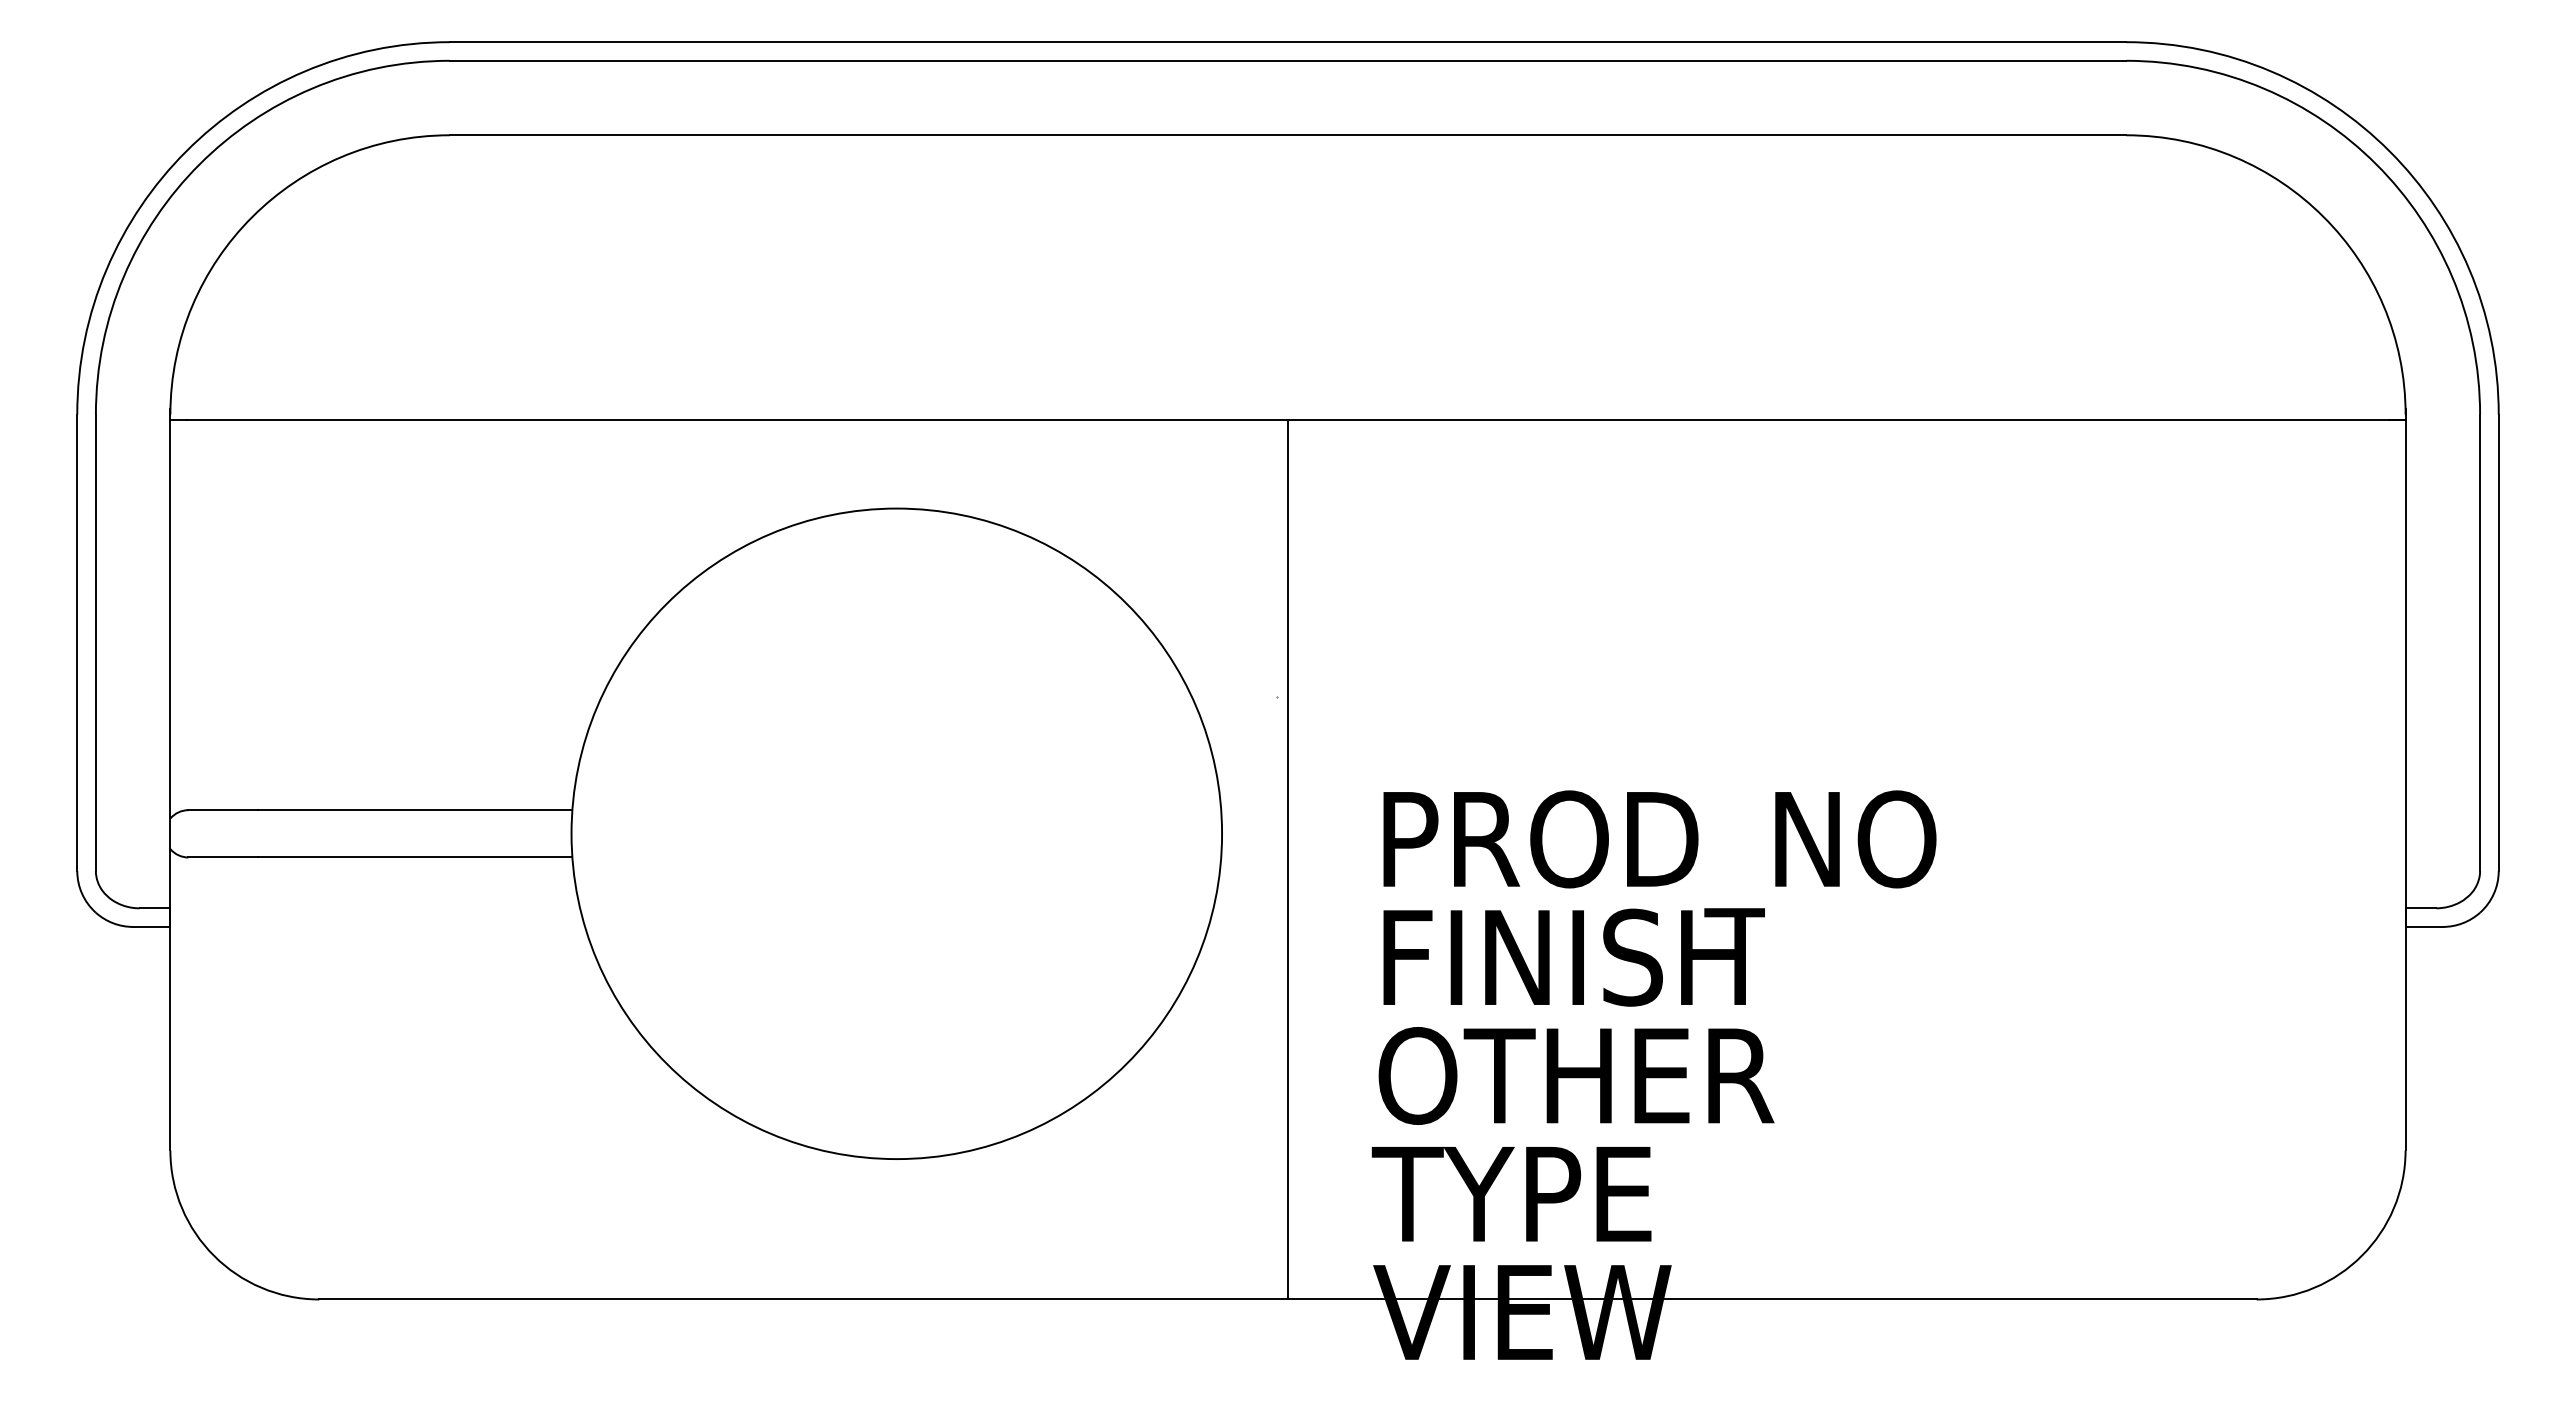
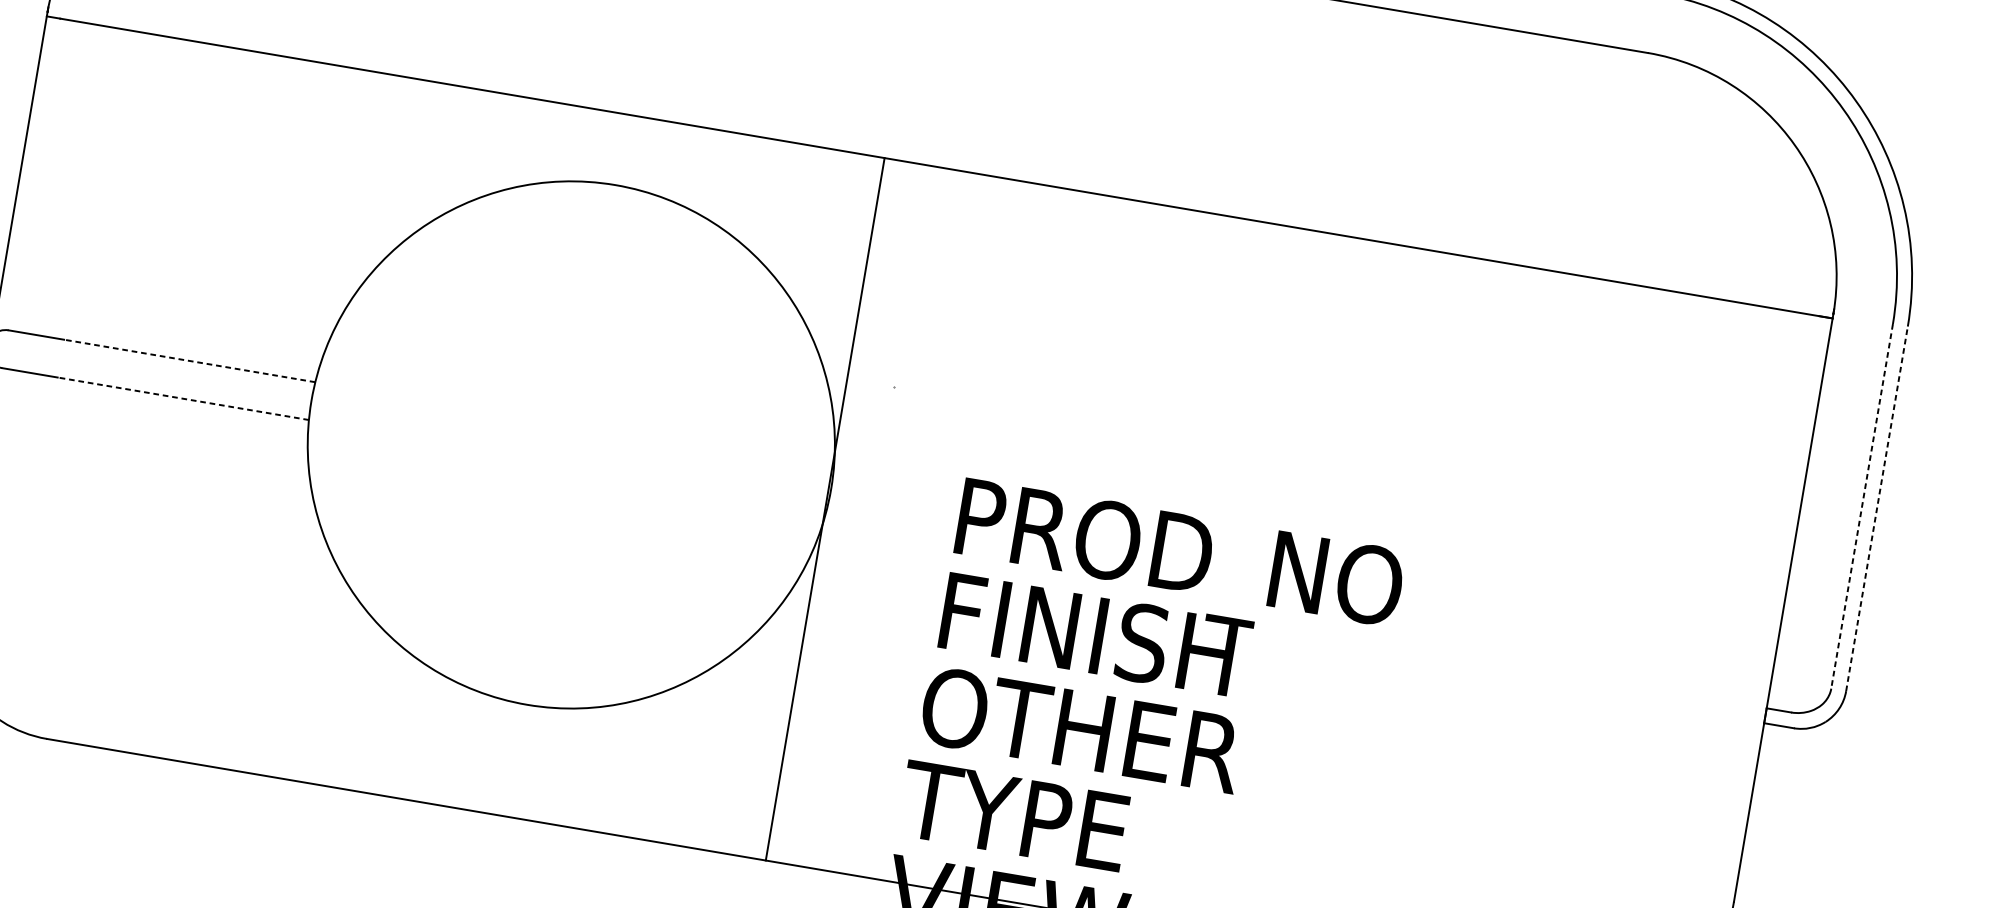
line: (2498, 642) -> (1876, 508), solid -> dashed
line: (2480, 643) -> (1862, 506), solid -> dashed
line: (414, 810) -> (189, 361), solid -> dashed
line: (414, 857) -> (182, 398), solid -> dashed
line: (1287, 859) -> (824, 508), moved

